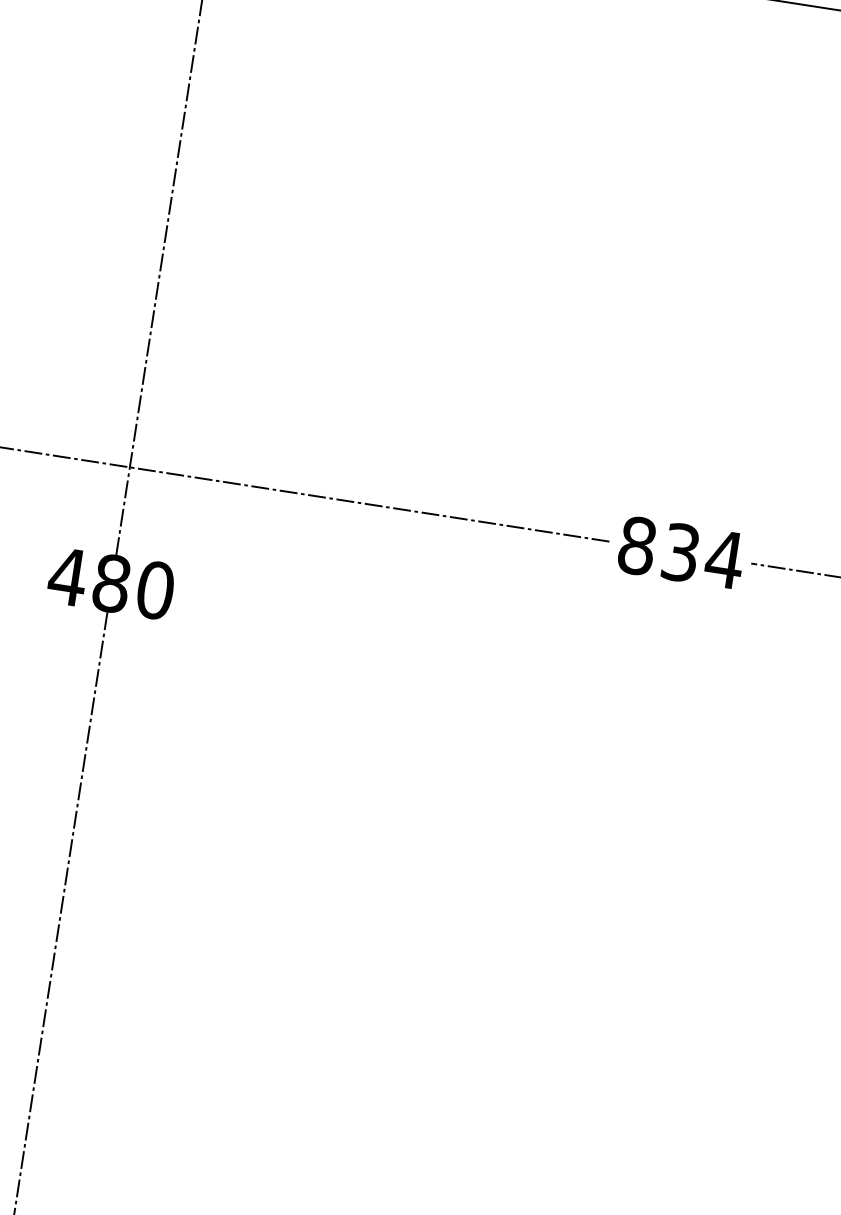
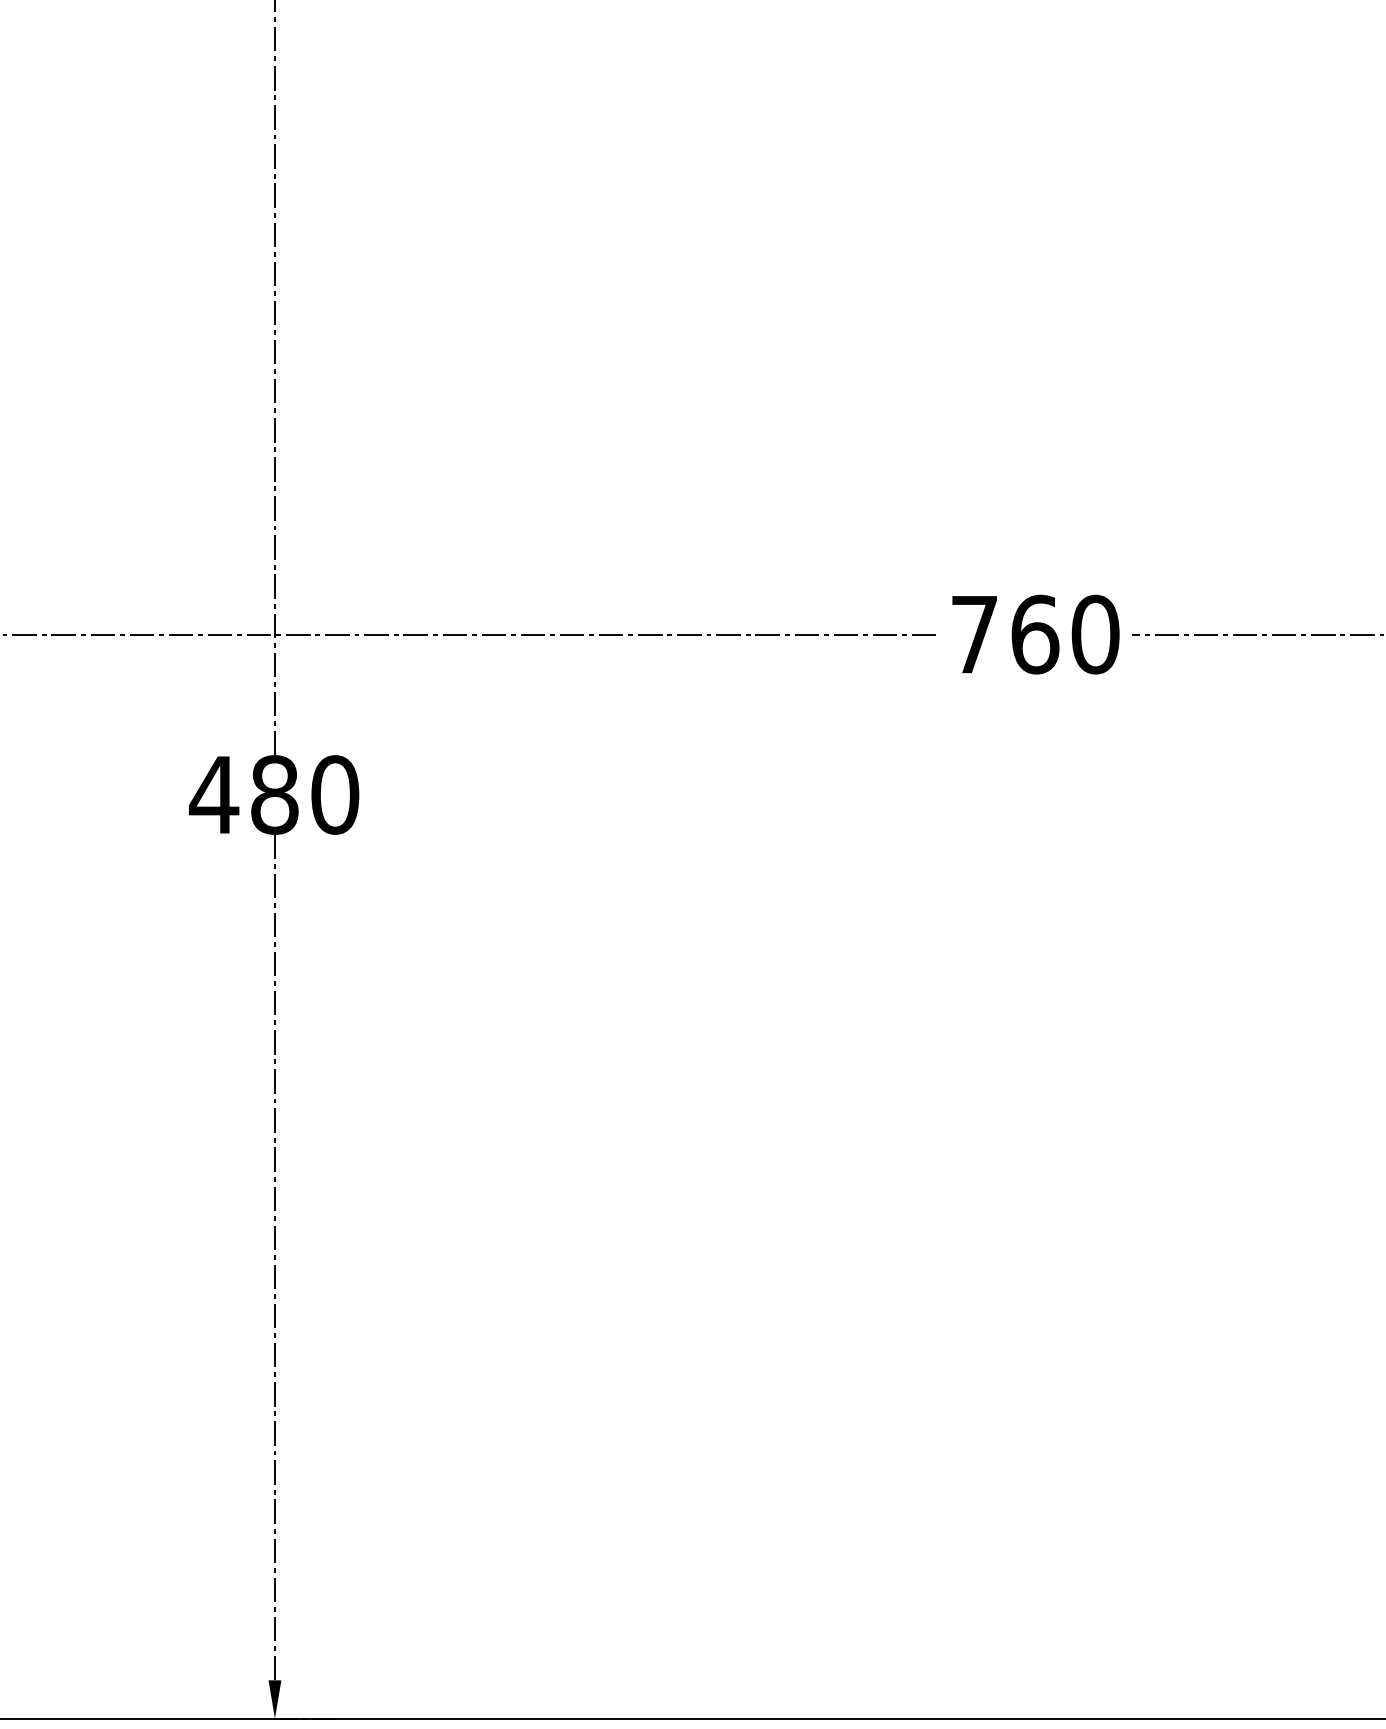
text: (681, 552) -> (1035, 634), 834 -> 760

